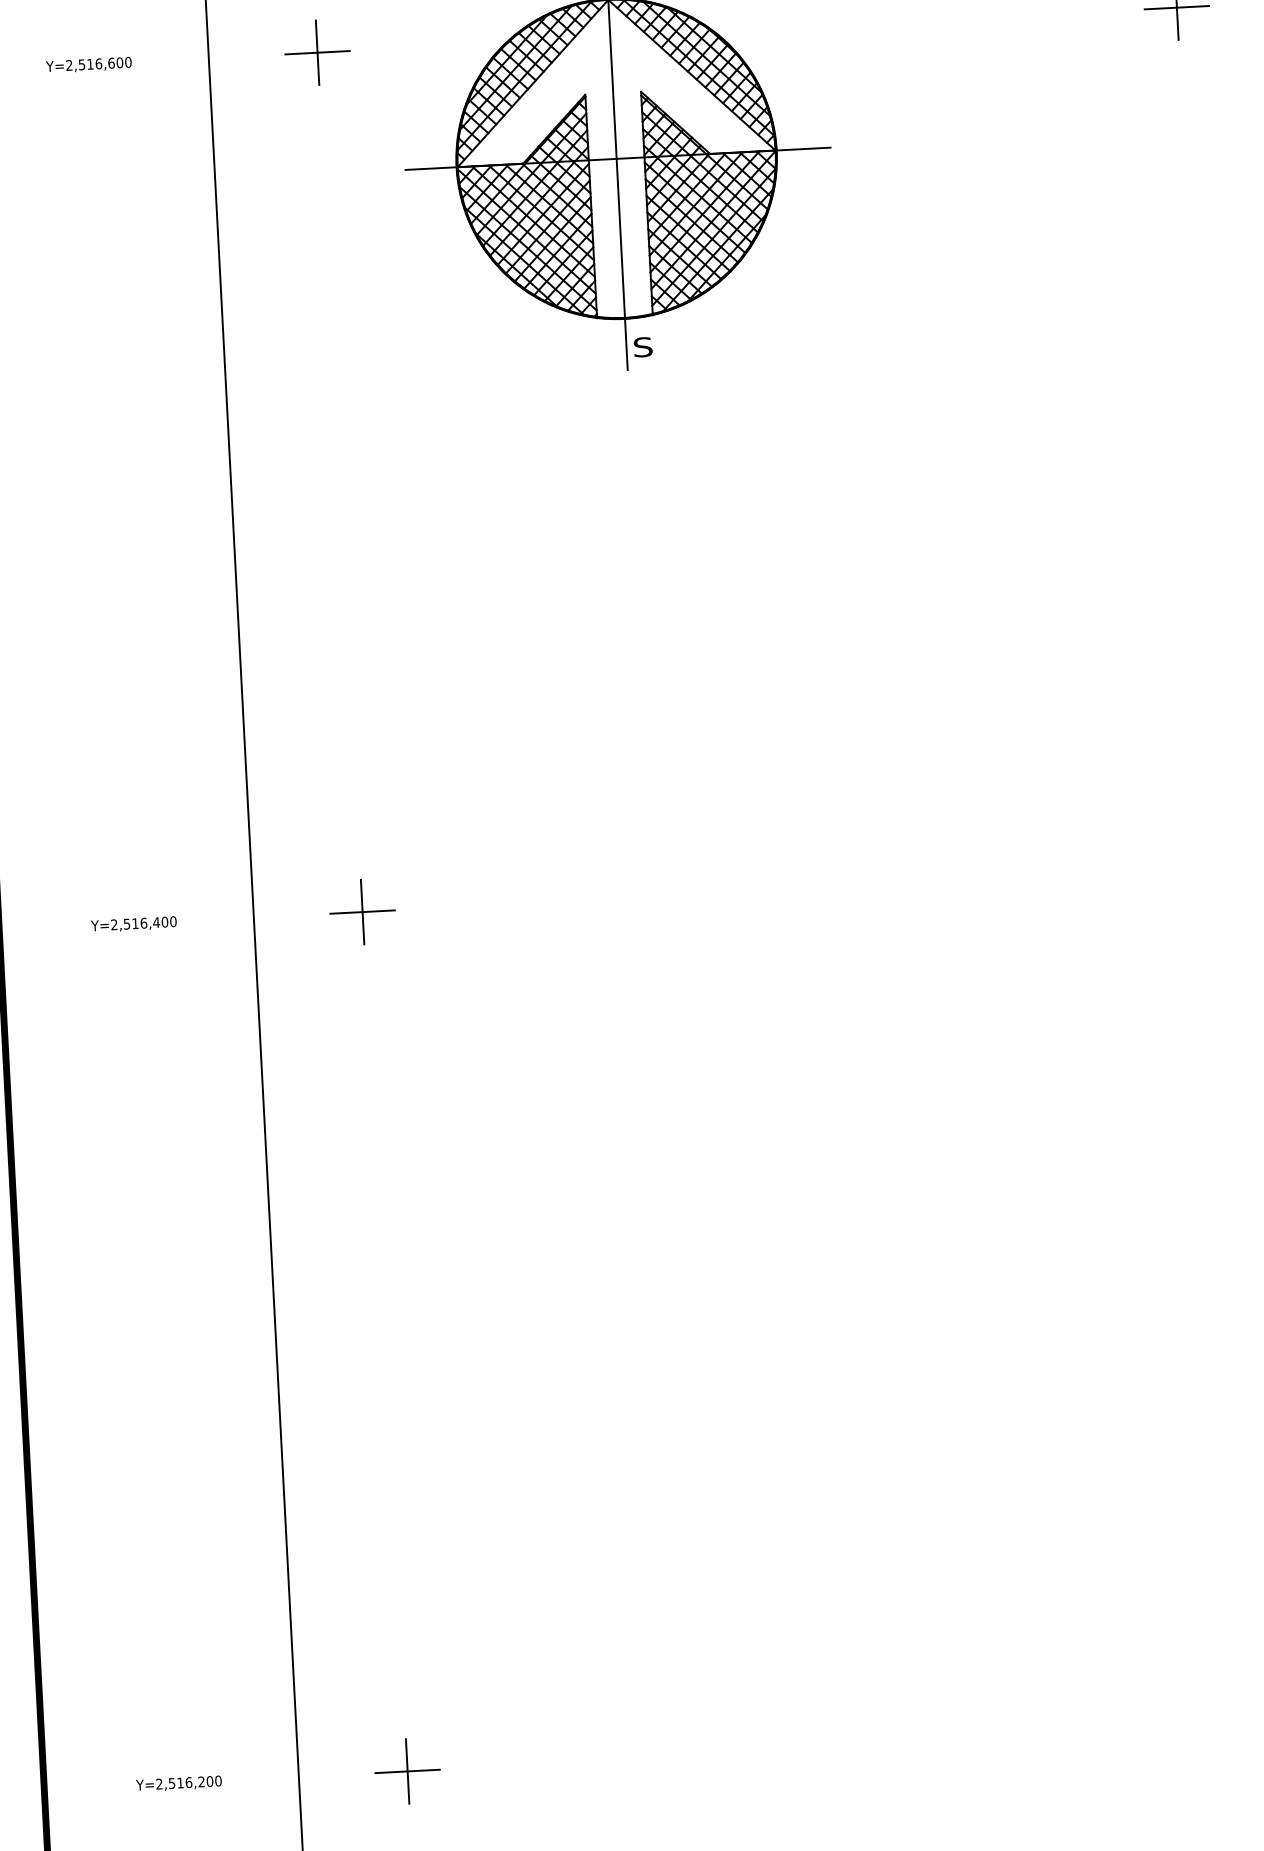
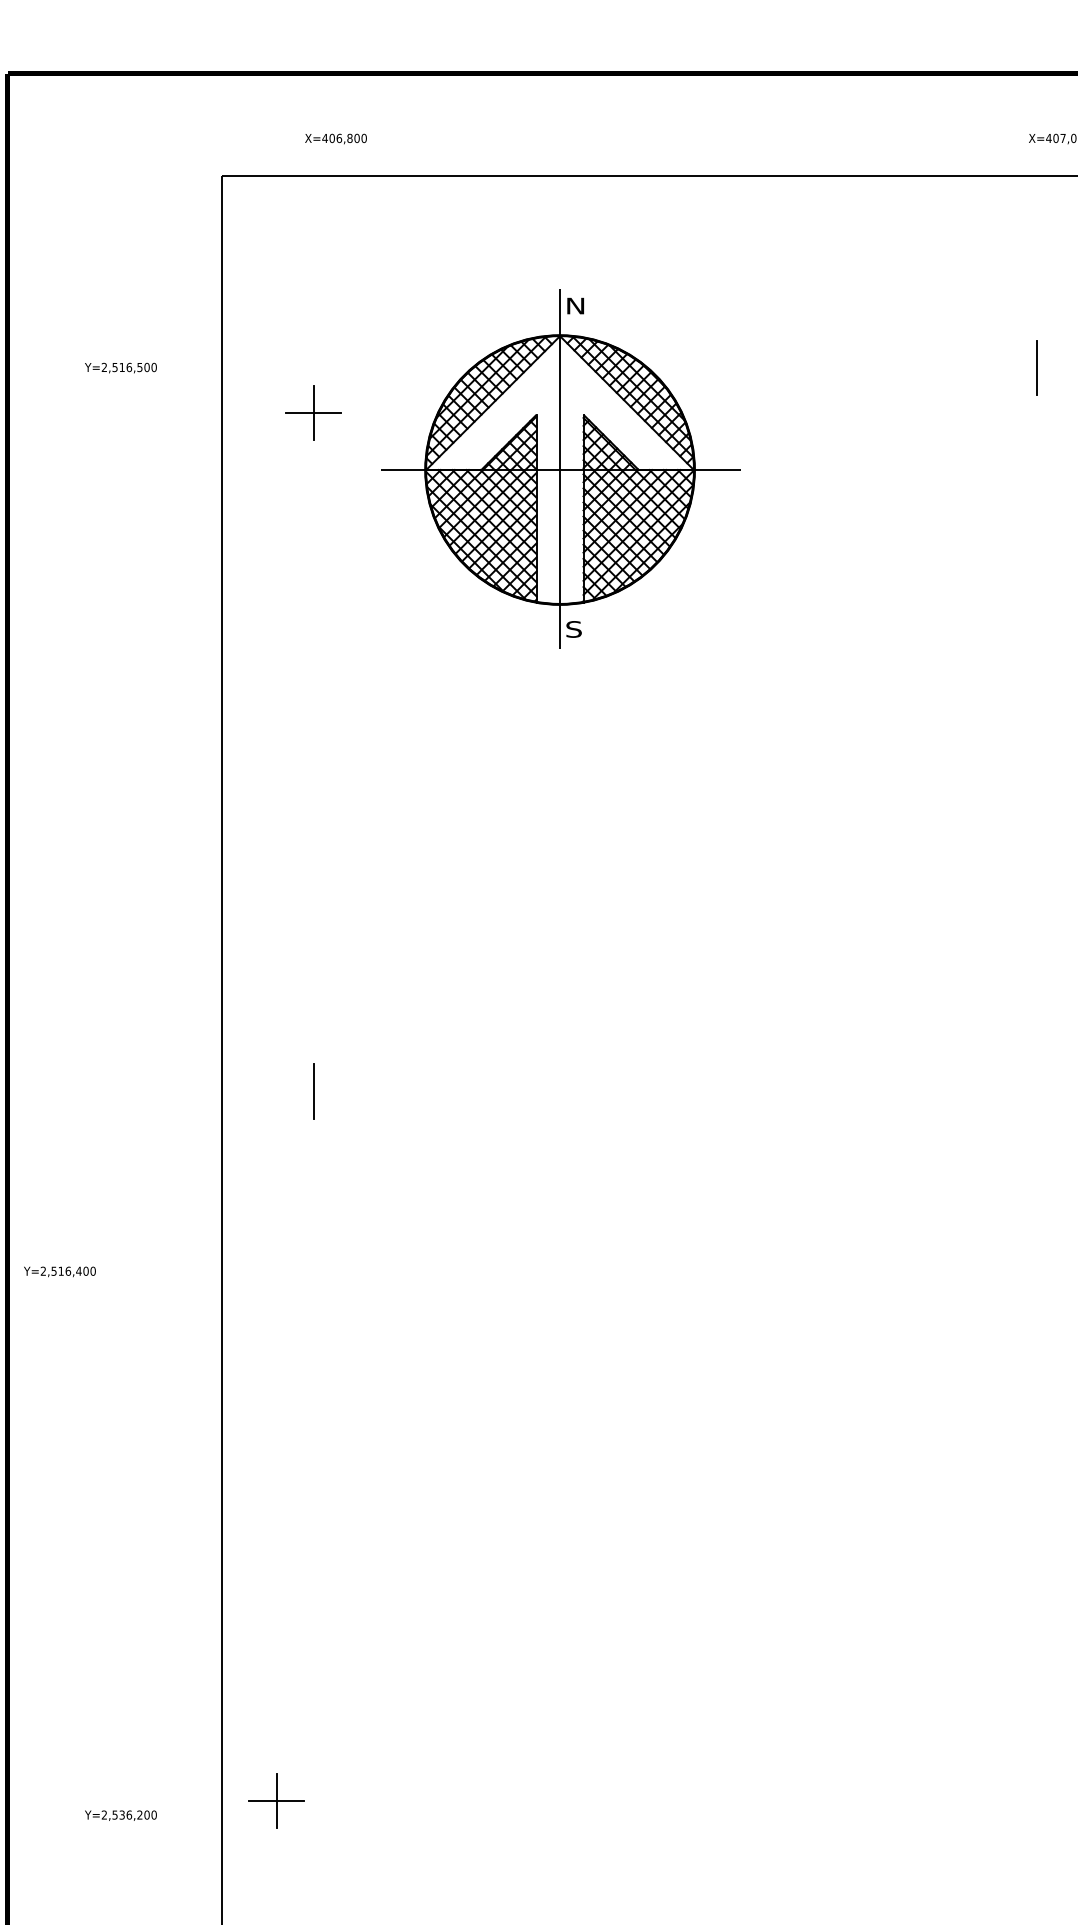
line: (1177, 7) -> (1037, 367), removed
part: (317, 52) -> (313, 412), moved
text: (110, 63) -> (139, 367), Y=2,516,600 -> Y=2,516,500
line: (362, 912) -> (313, 1091), removed
text: (133, 924) -> (59, 1271), moved
part: (407, 1770) -> (276, 1800), moved
text: (179, 1782) -> (121, 1814), Y=2,516,200 -> Y=2,536,200

